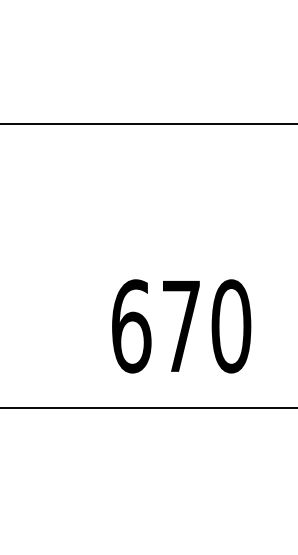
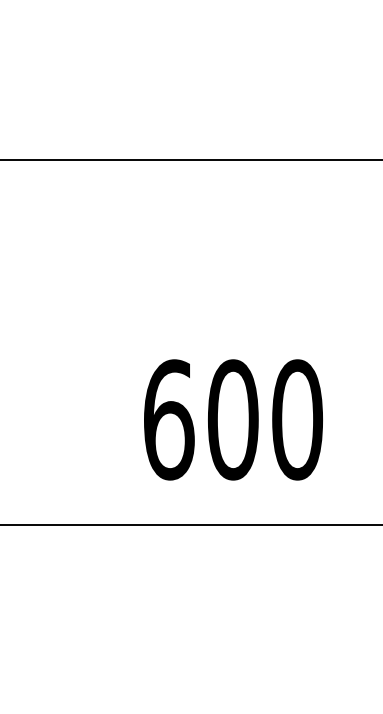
text: (181, 326) -> (233, 420), 670 -> 600

